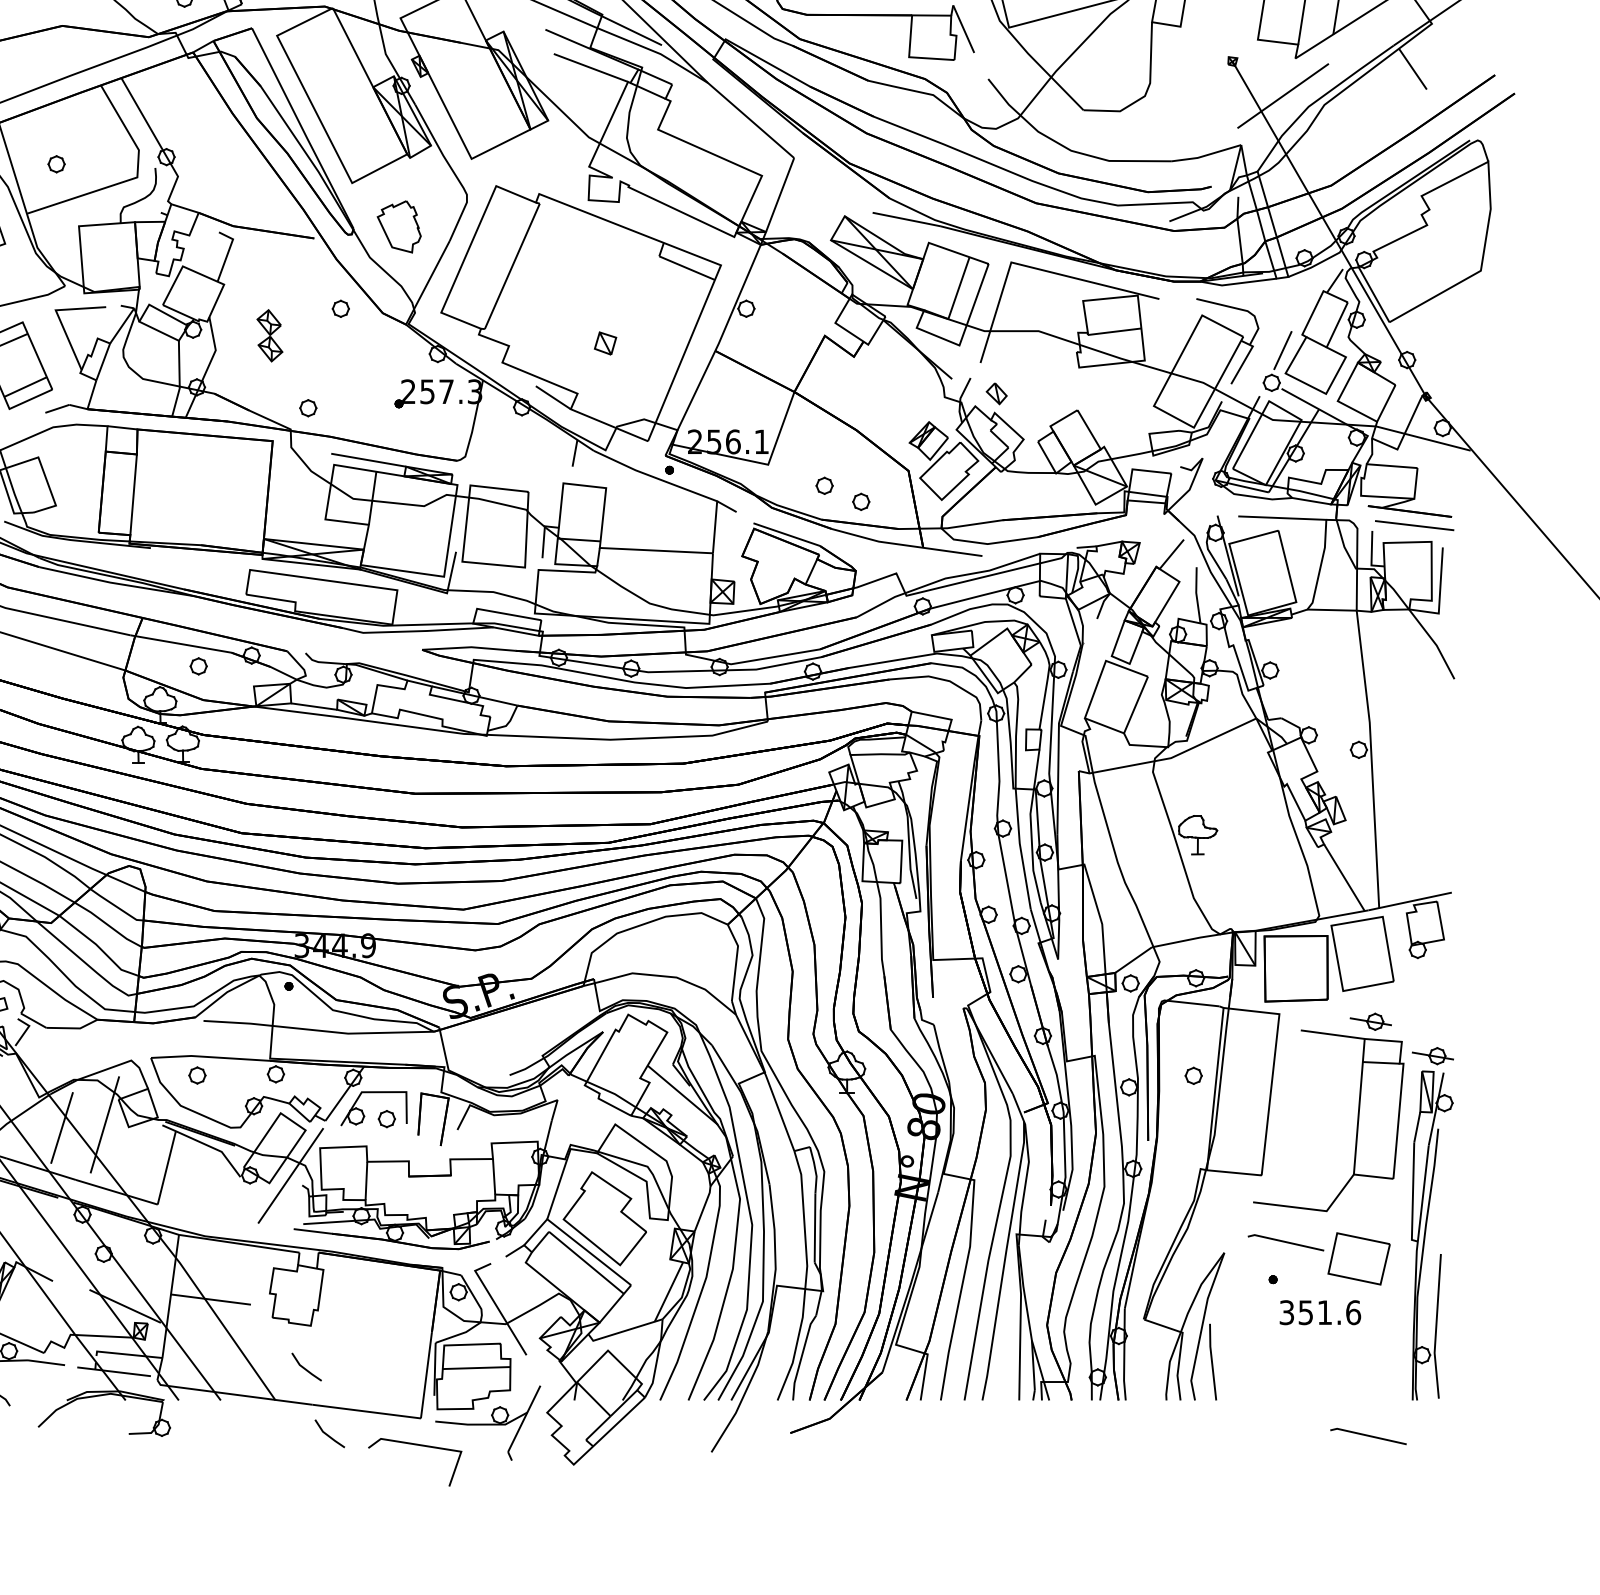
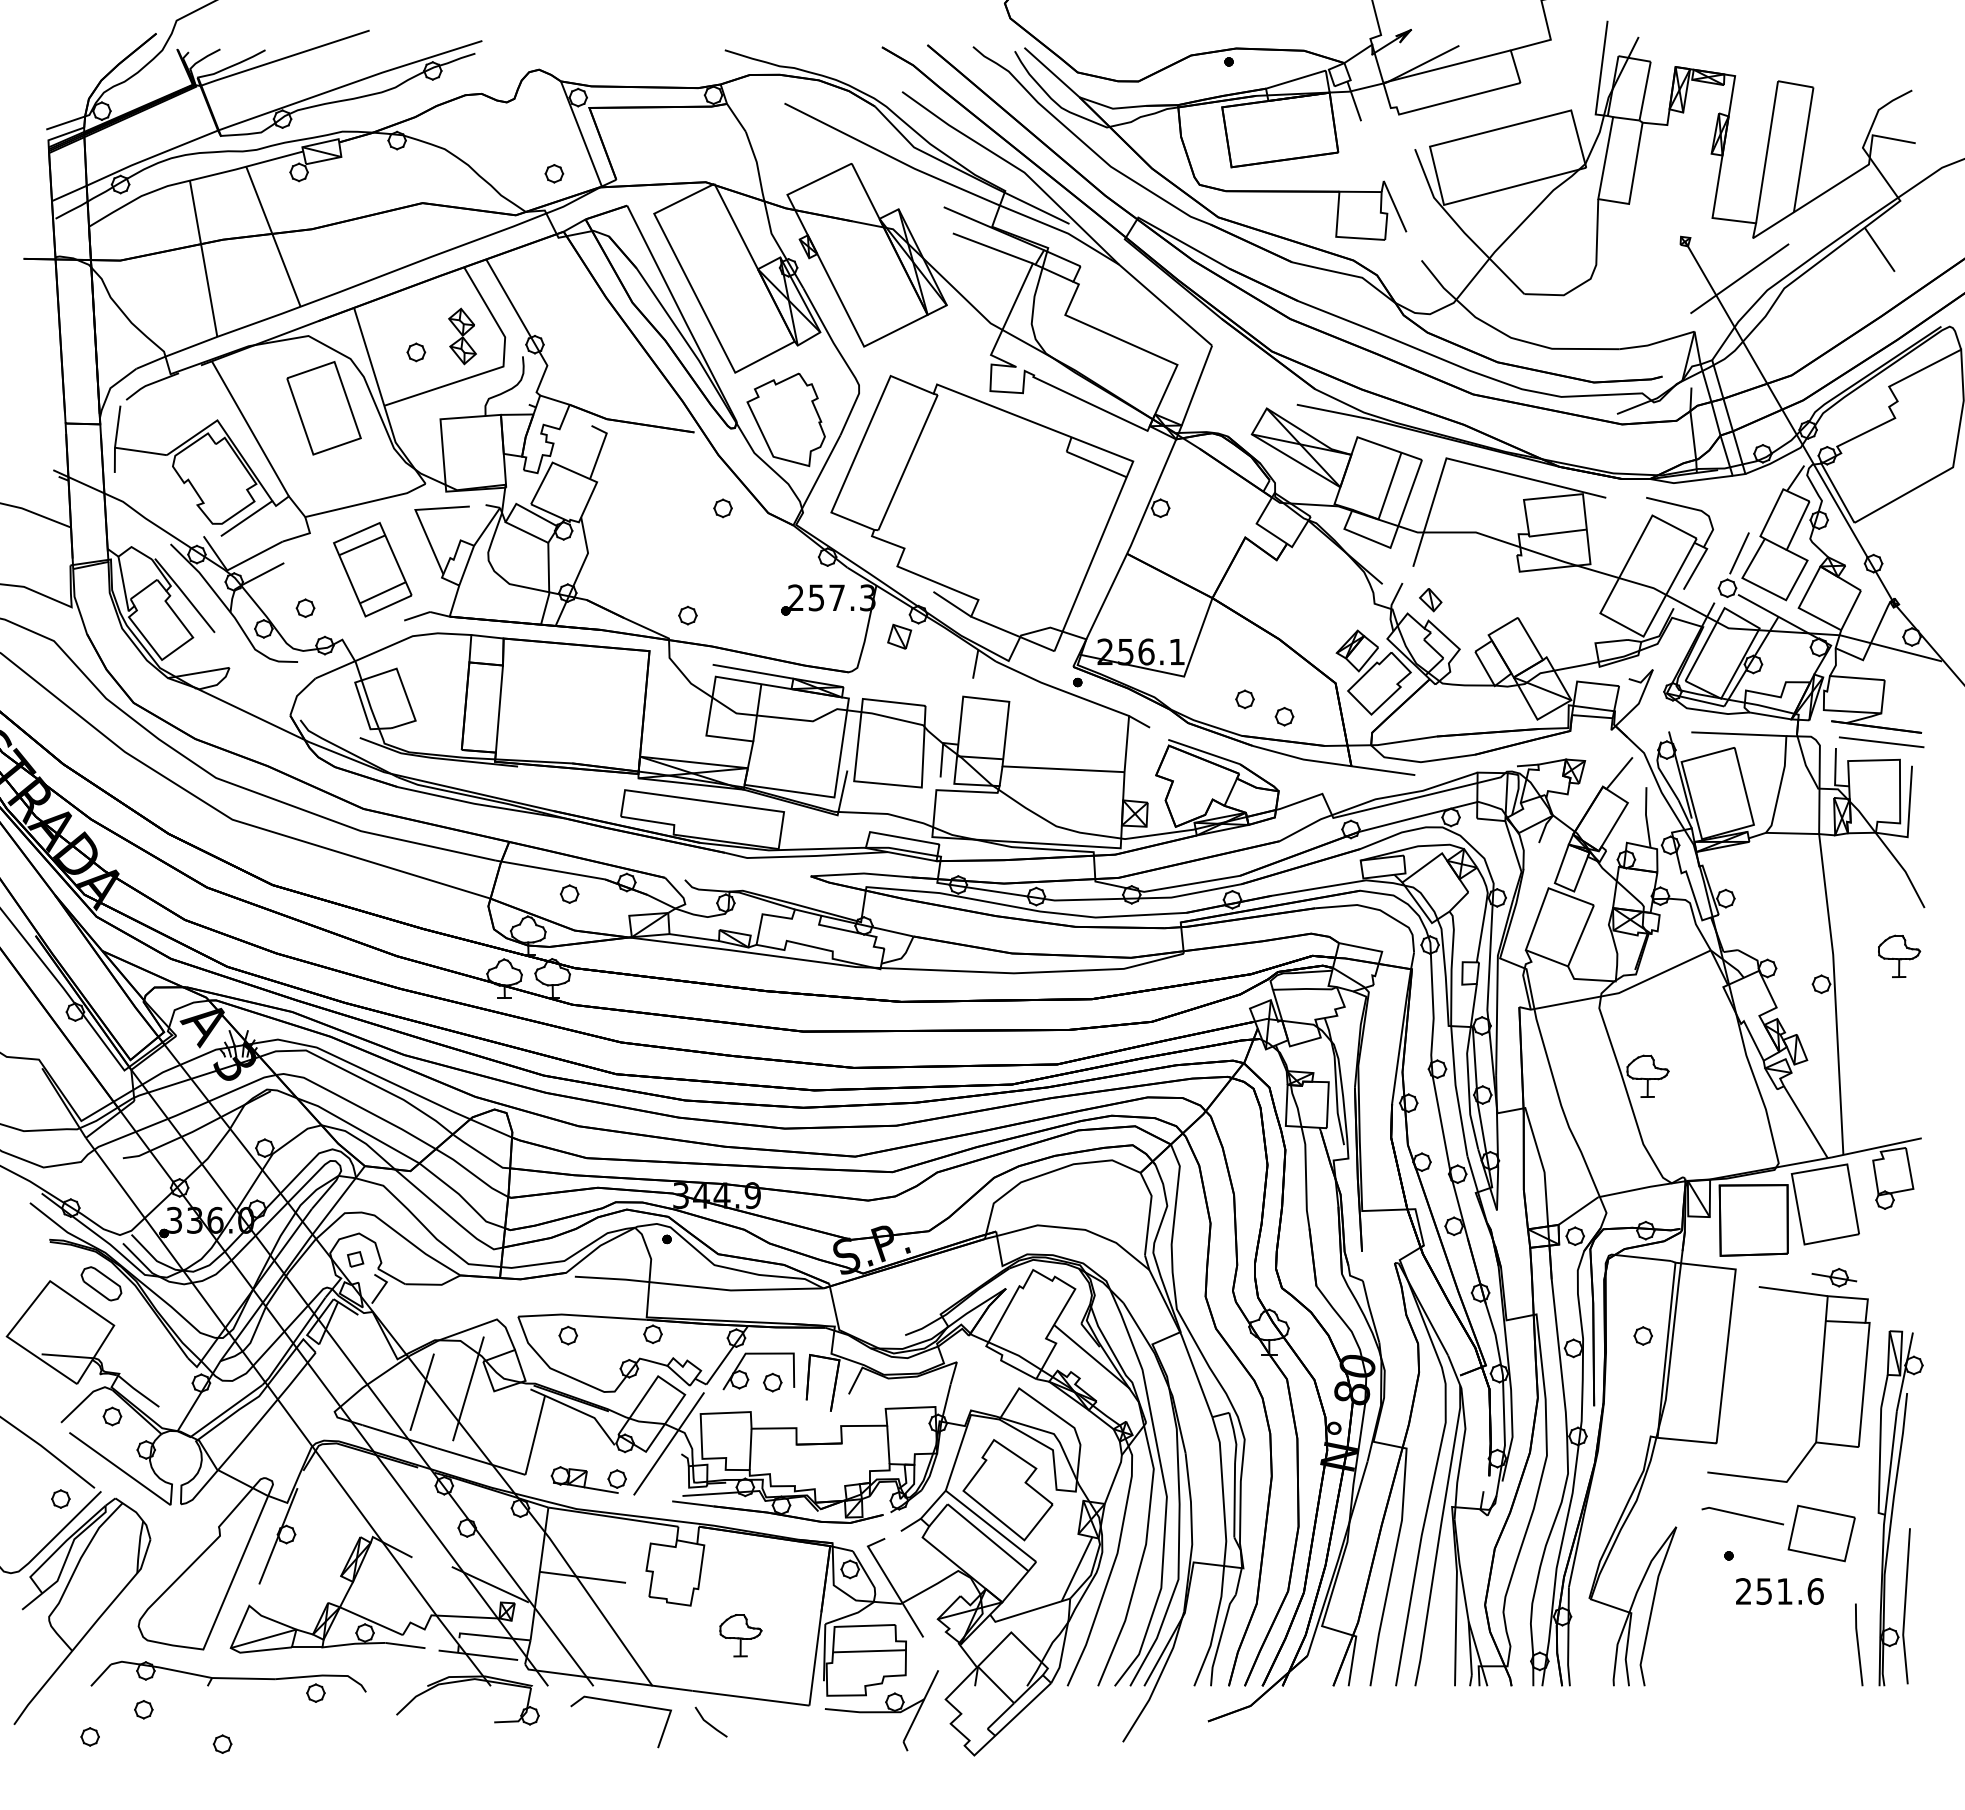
part: (398, 226) -> (785, 419), size x1.67
part: (269, 335) -> (462, 336), moved
part: (605, 343) -> (899, 636), moved
part: (1431, 724) -> (1899, 956), added
part: (1433, 1055) -> (1901, 1314), removed
part: (216, 1208) -> (588, 1479), added
text: (1286, 1312) -> (1743, 1591), 351.6 -> 251.6
part: (357, 1353) -> (740, 1635), added
line: (1212, 1361) -> (1858, 1644), moved
line: (306, 1368) -> (685, 1651), removed
line: (1368, 1436) -> (1831, 1725), removed
line: (419, 1446) -> (625, 1704), moved

